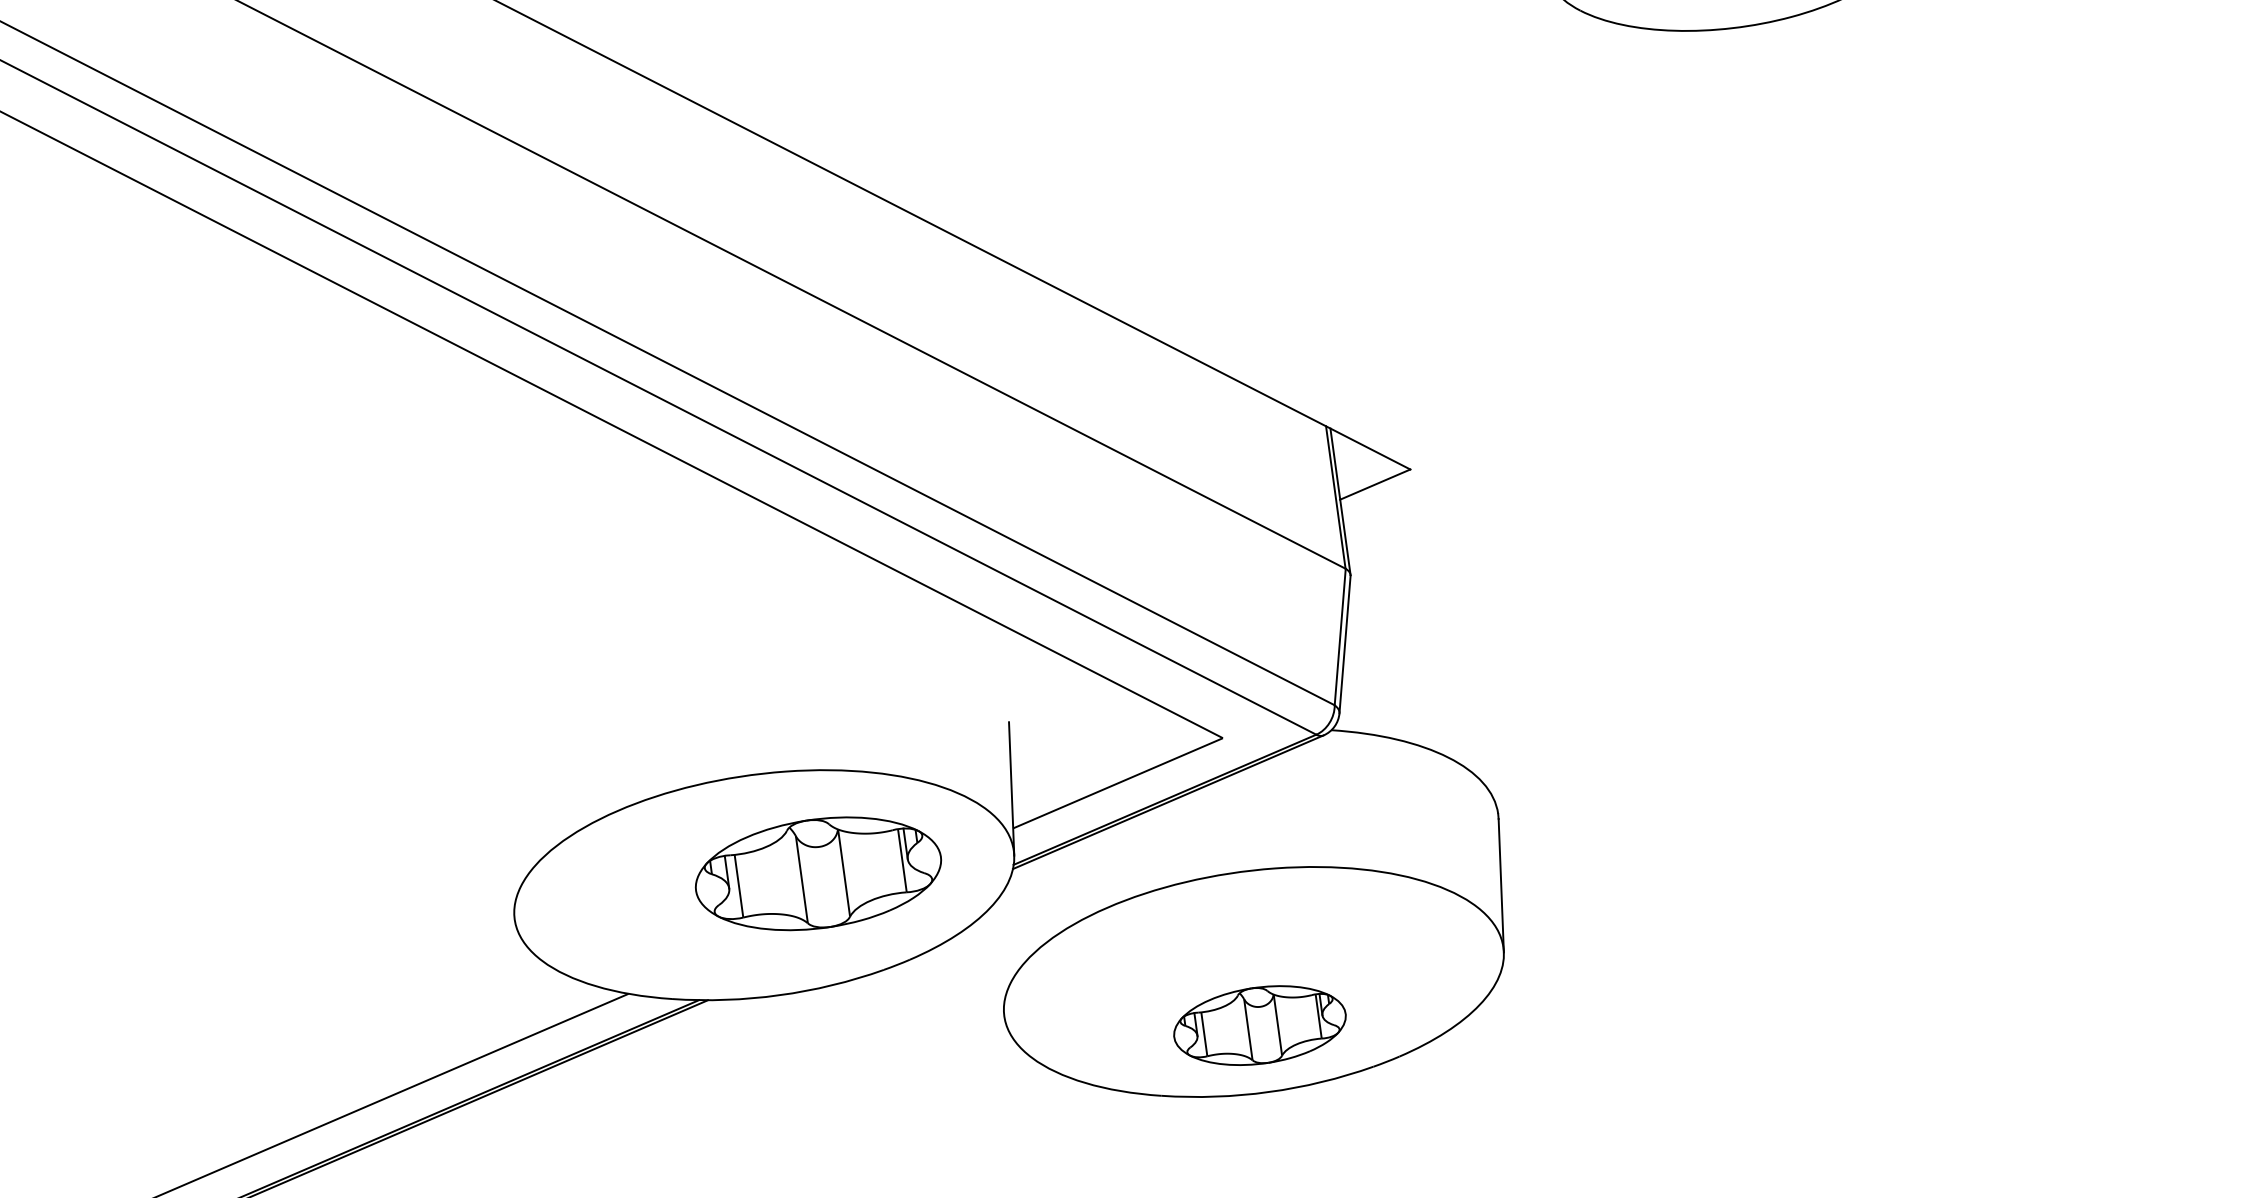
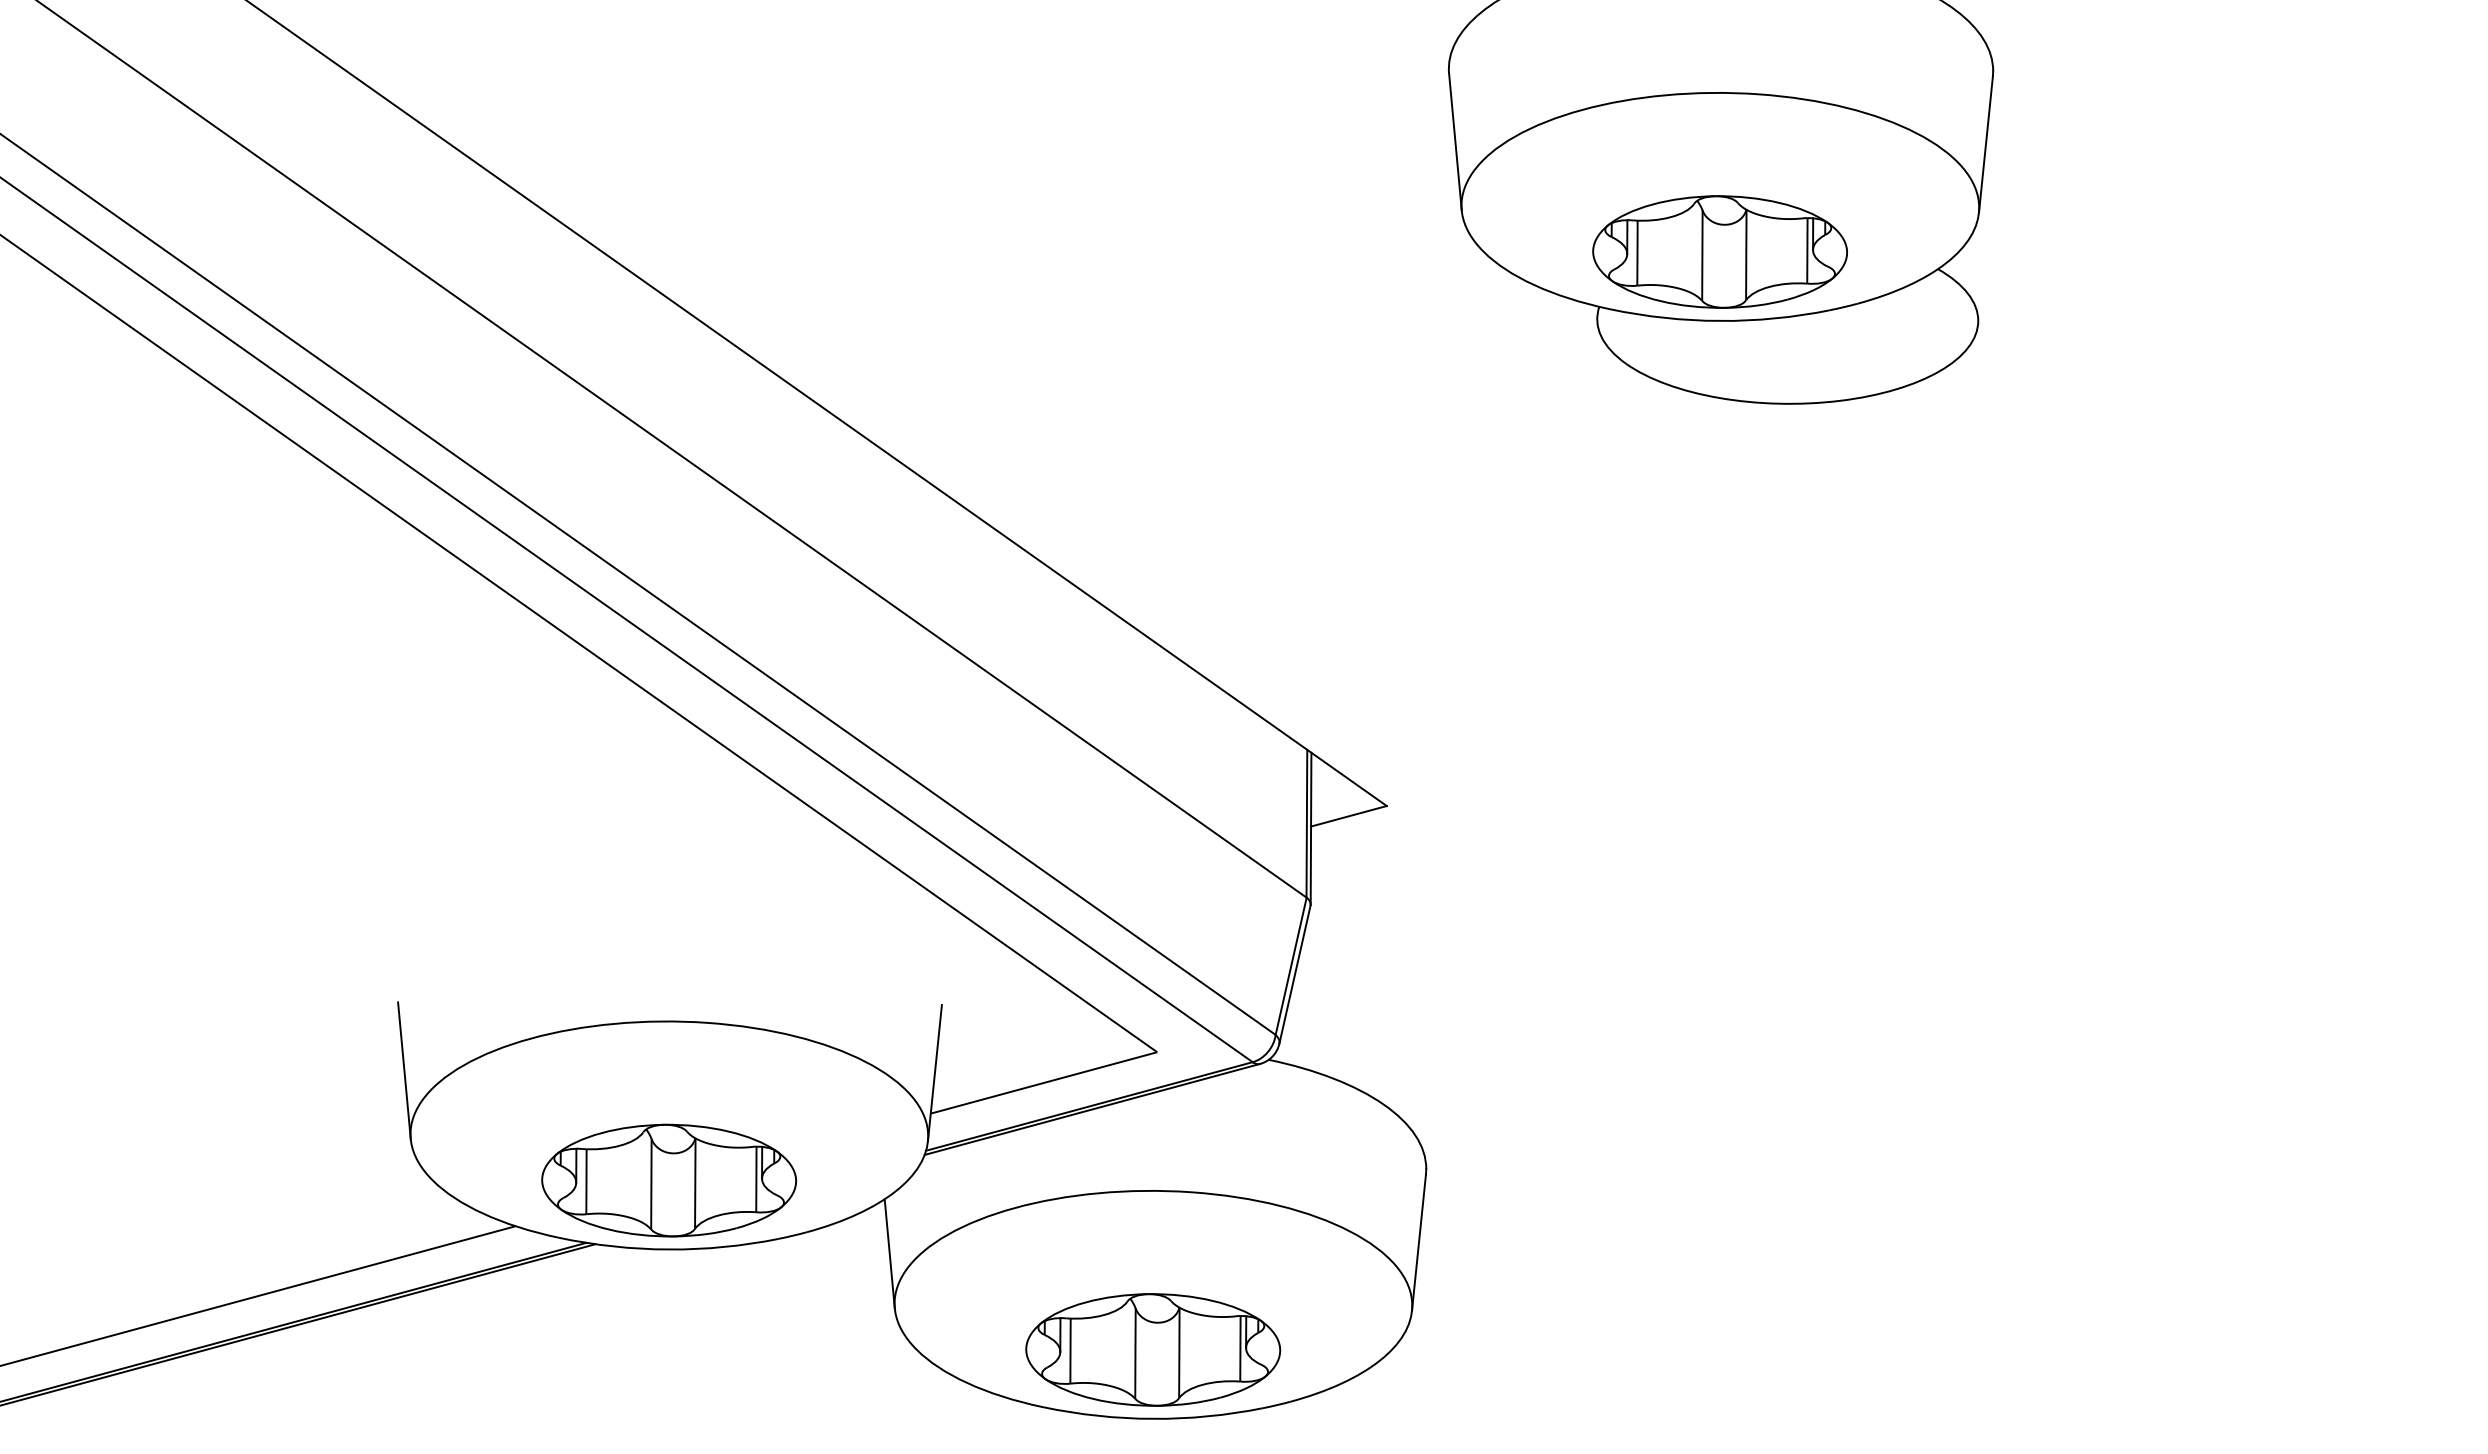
line: (500, 859) -> (404, 1070), added
part: (817, 873) -> (668, 1180), moved
line: (992, 968) -> (889, 1253), added
part: (1260, 1025) -> (1153, 1349), size x1.43

